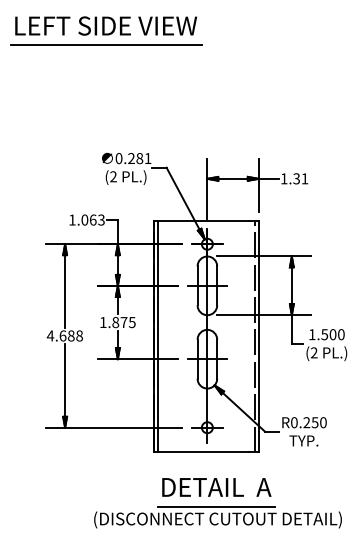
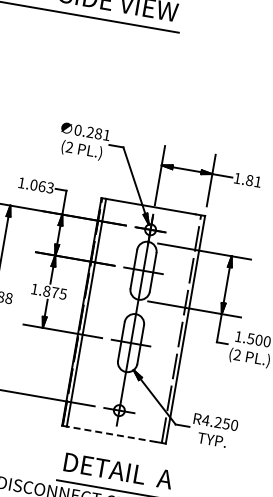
text: (296, 178) -> (249, 180), 1.31 -> 1.81
text: (294, 422) -> (206, 420), R0.250 -> R4.250
line: (203, 452) -> (111, 434), solid -> dashed

